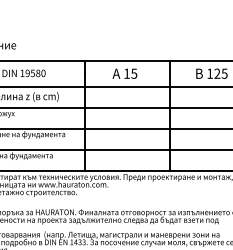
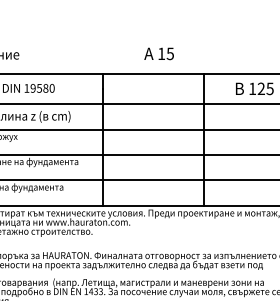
text: (124, 73) -> (158, 53), moved

